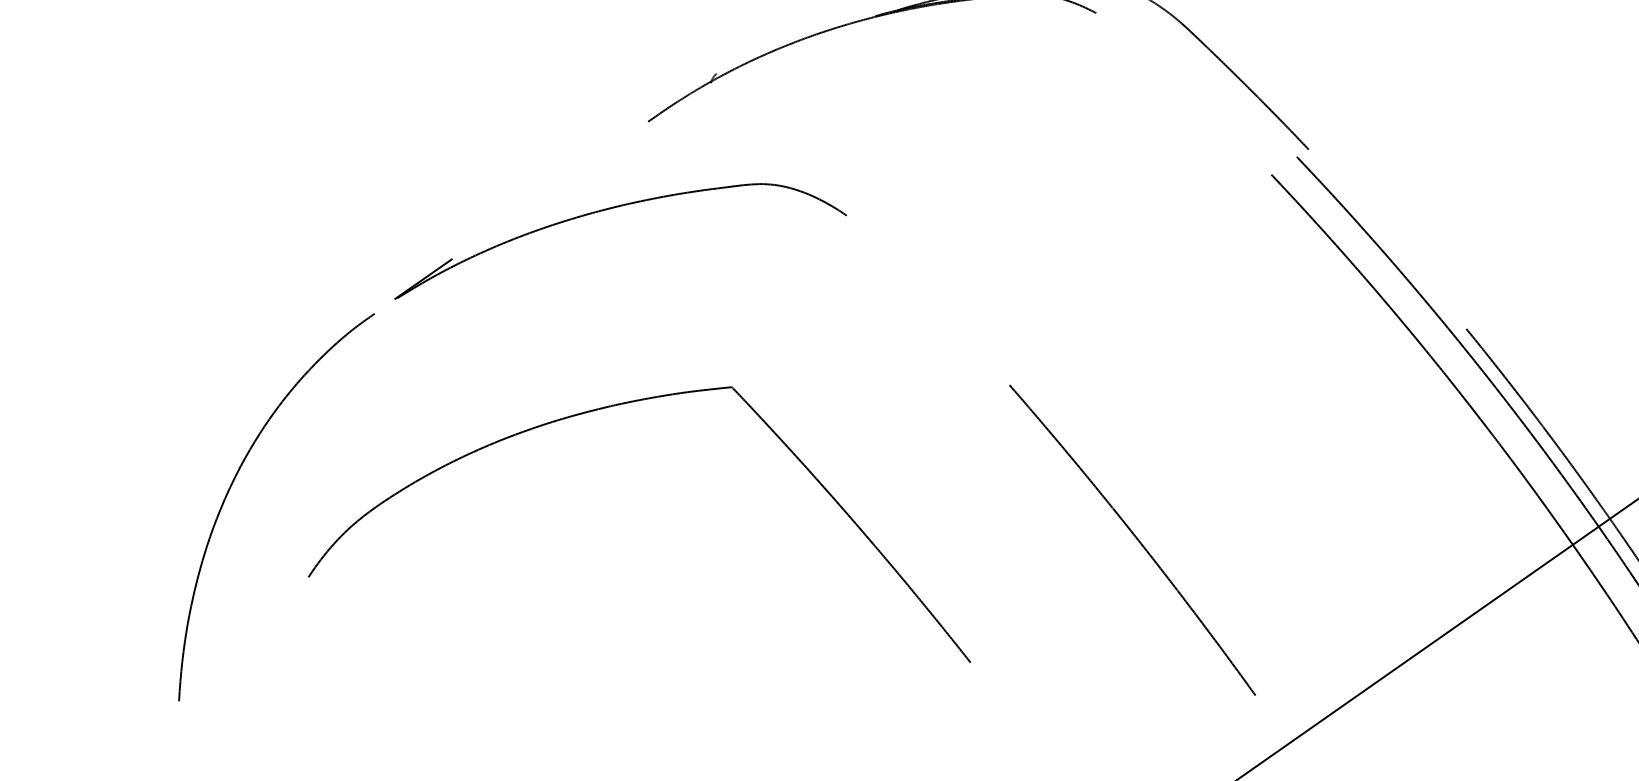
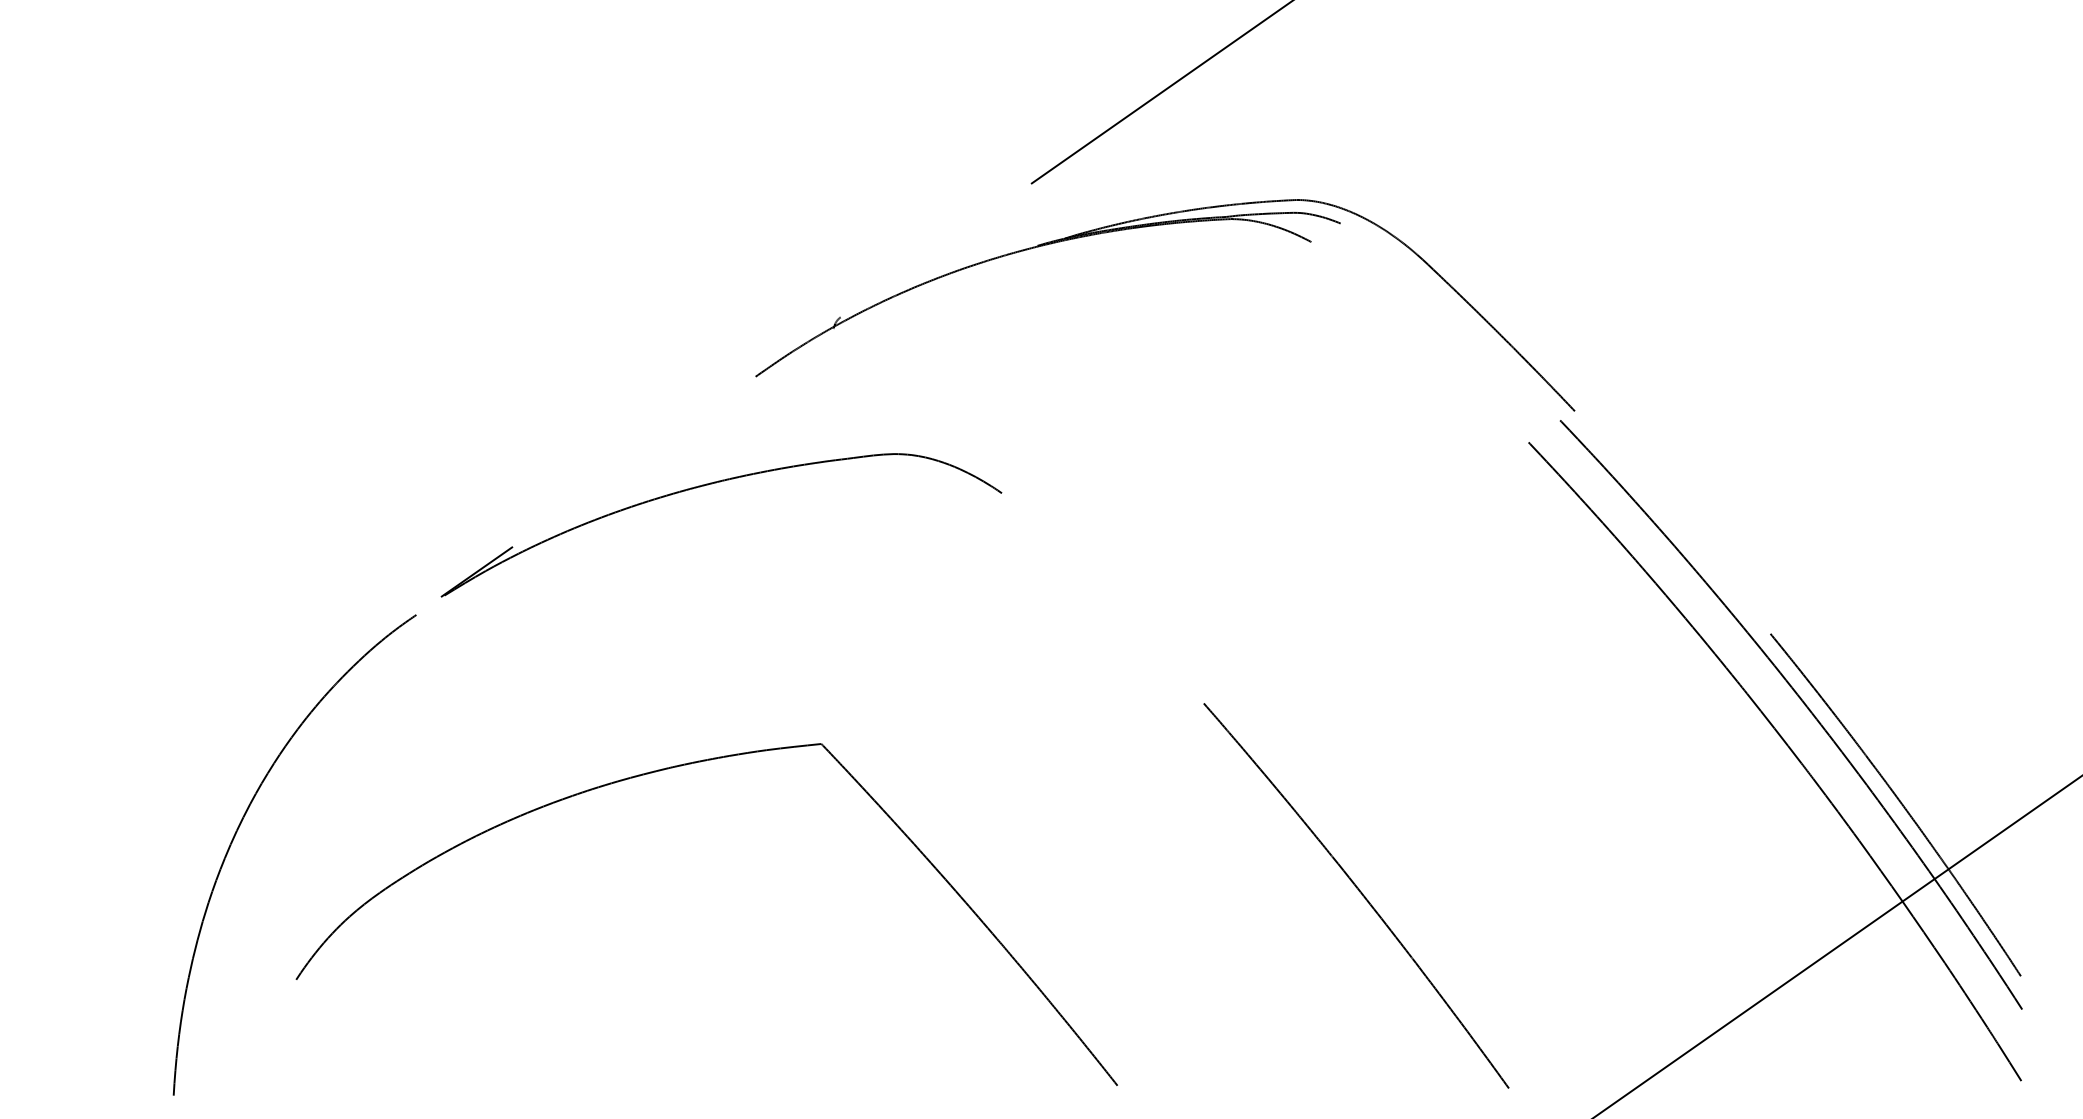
part: (615, 406) -> (677, 767), moved

